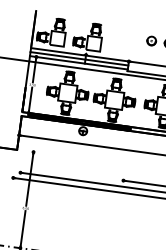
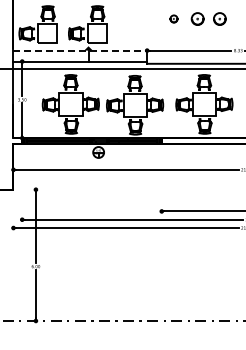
part: (151, 40) -> (173, 18), size x0.6
line: (80, 54) -> (80, 50), solid -> dashed
line: (79, 59) -> (80, 56), removed

